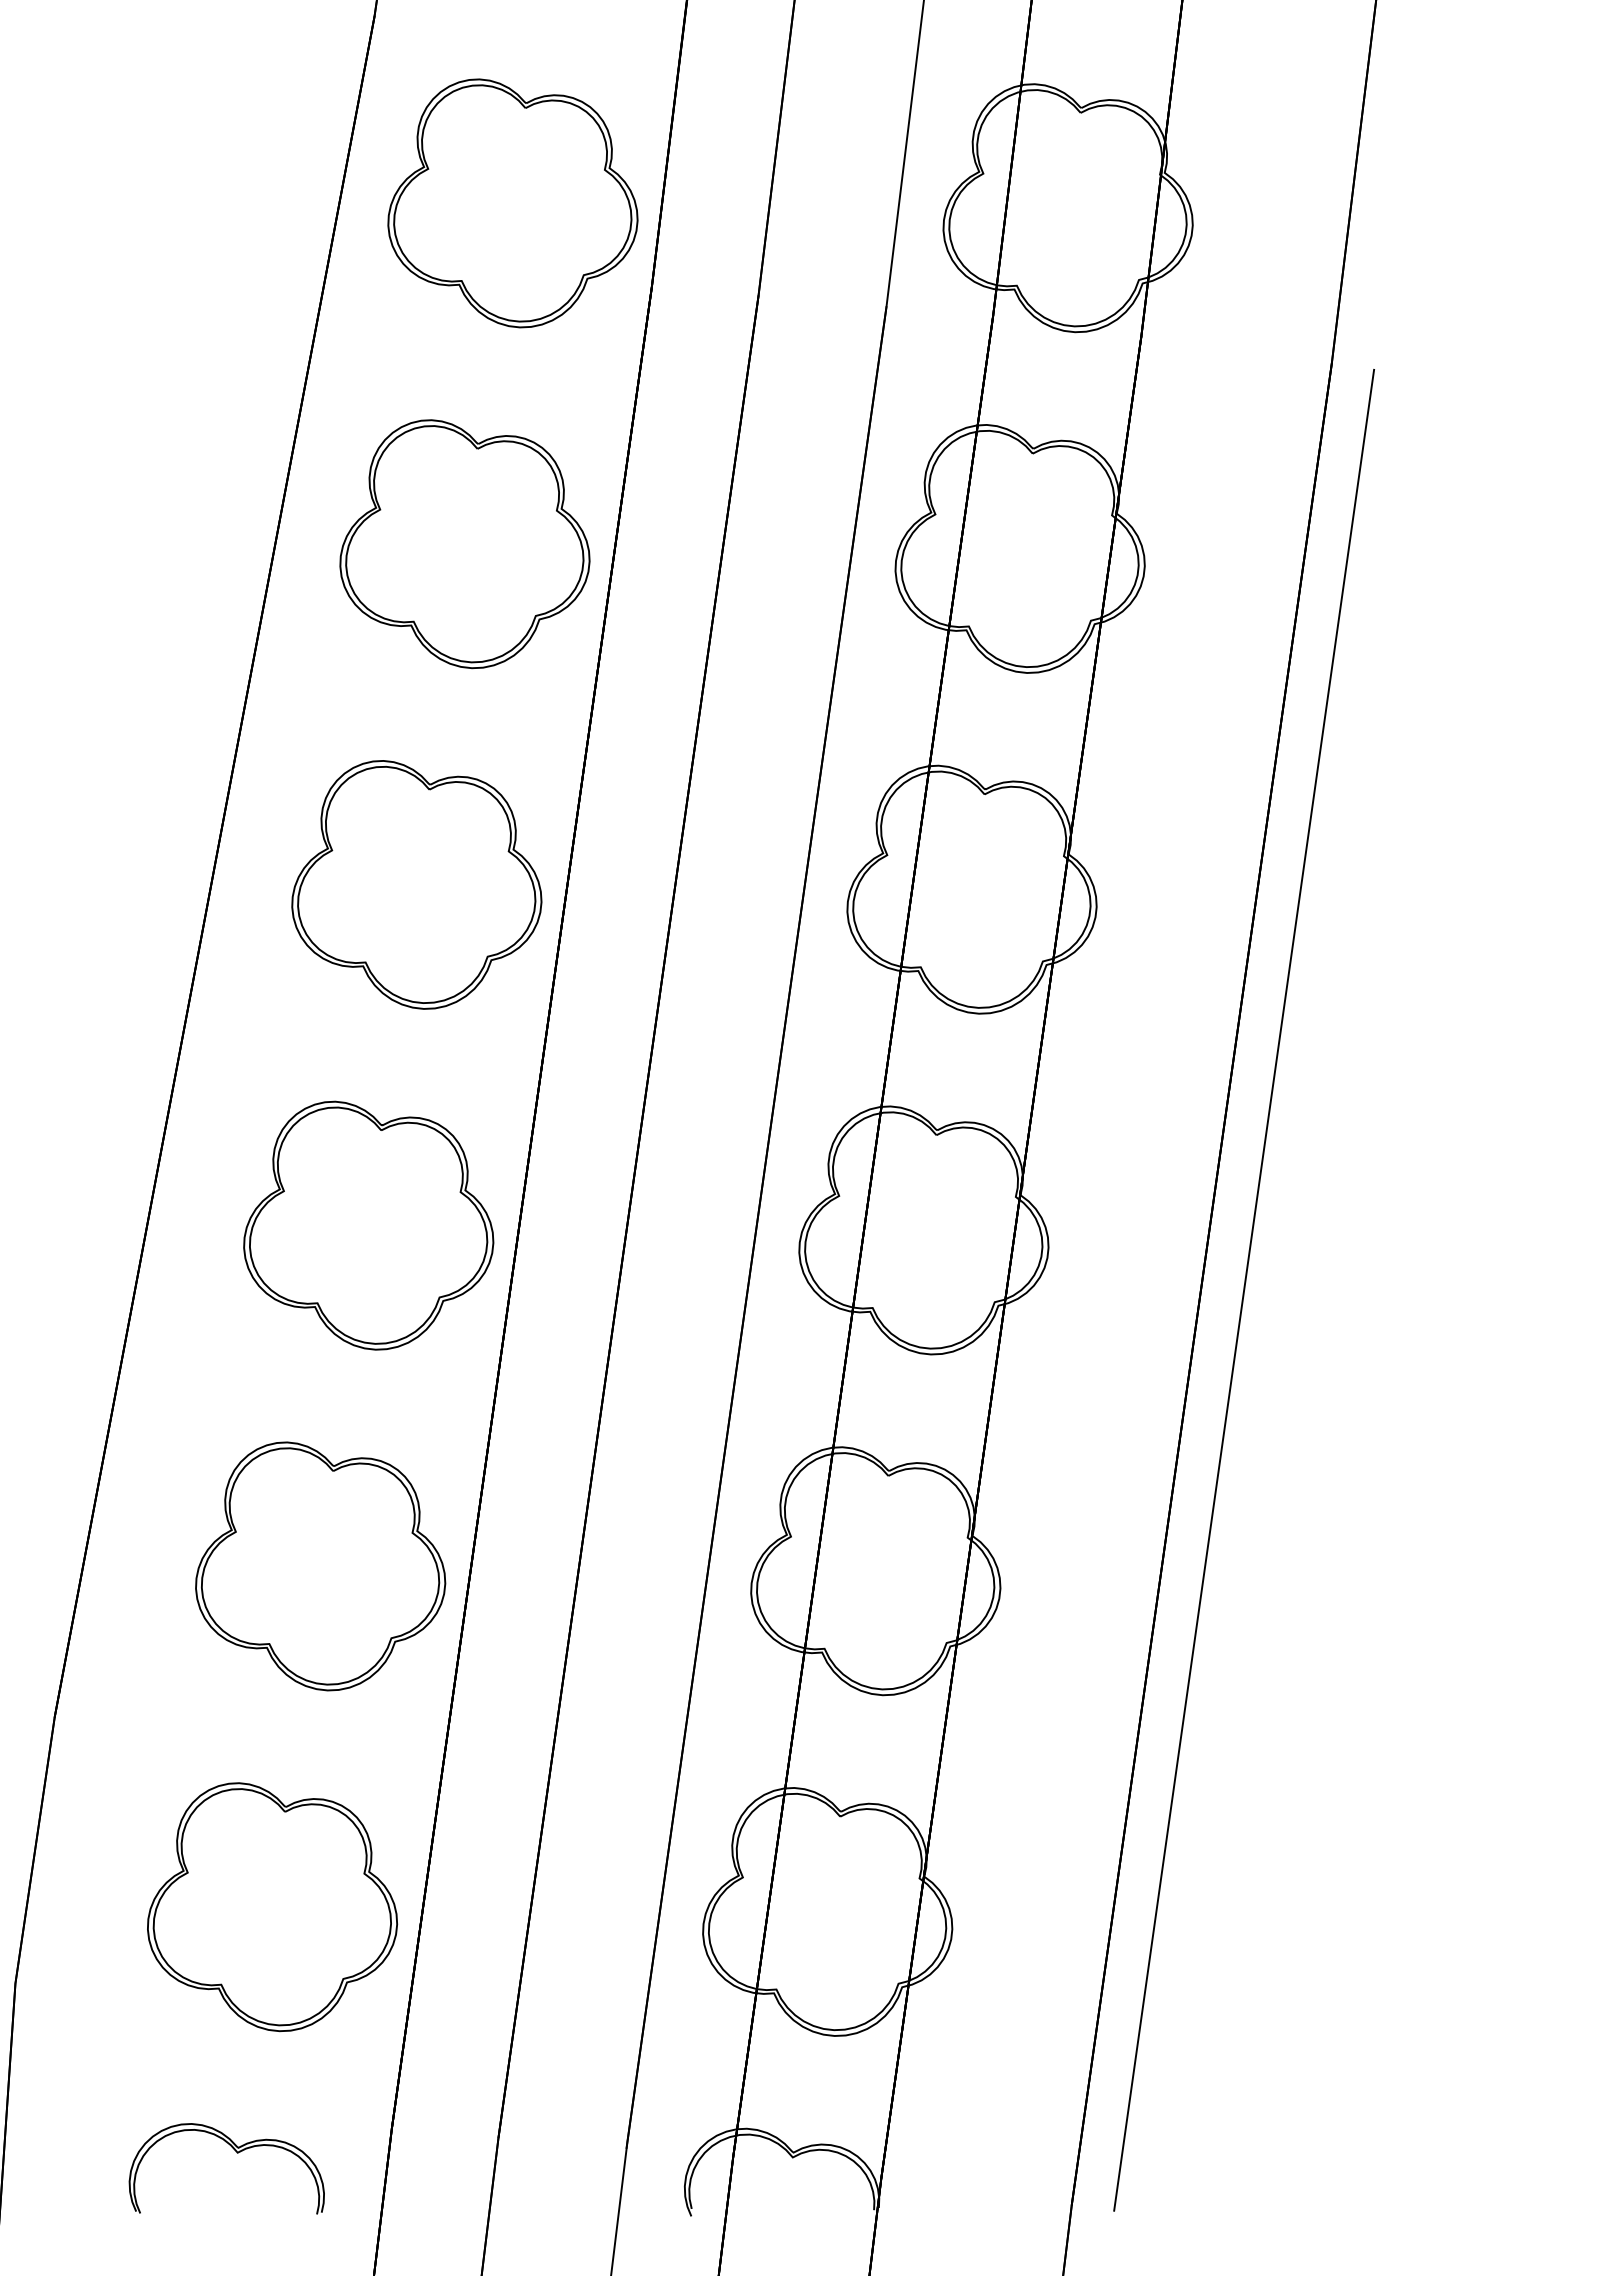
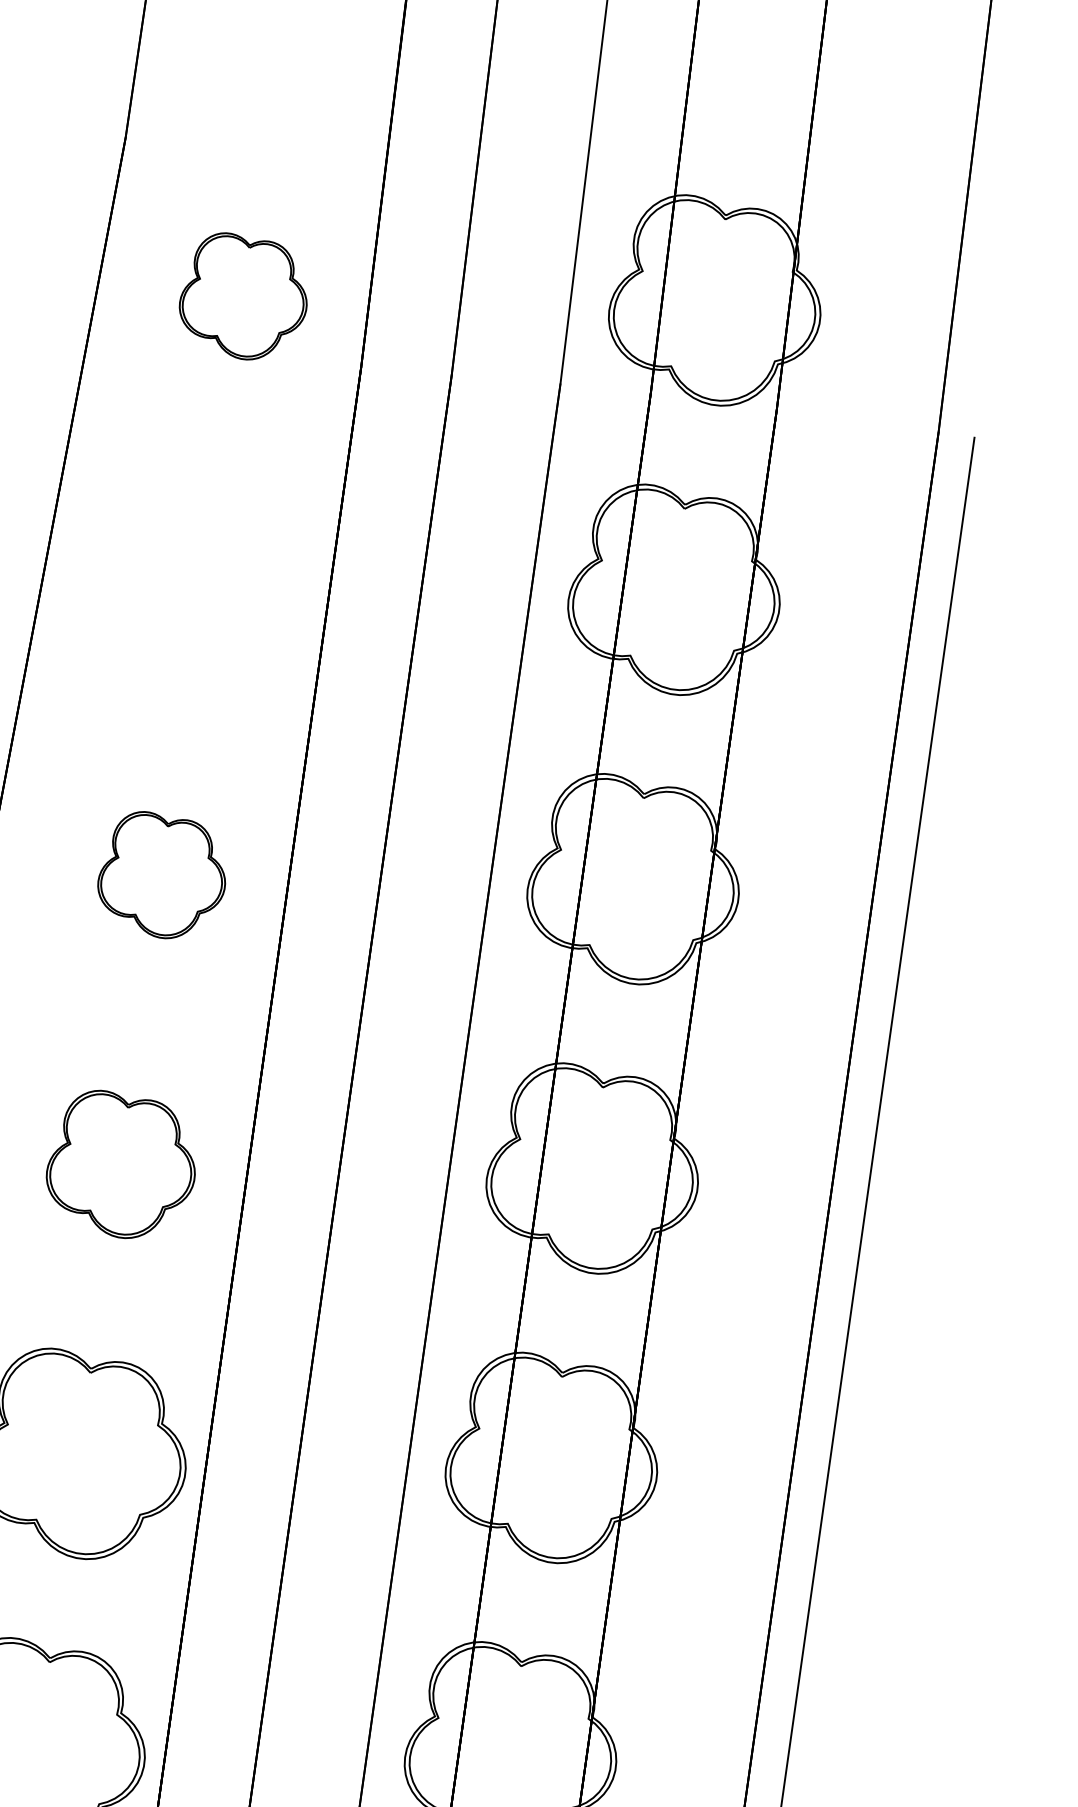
part: (512, 203) -> (242, 296), size x0.6
part: (464, 544) -> (202, 586), removed
part: (416, 884) -> (161, 874), size x0.6
part: (368, 1225) -> (120, 1164), size x0.7

